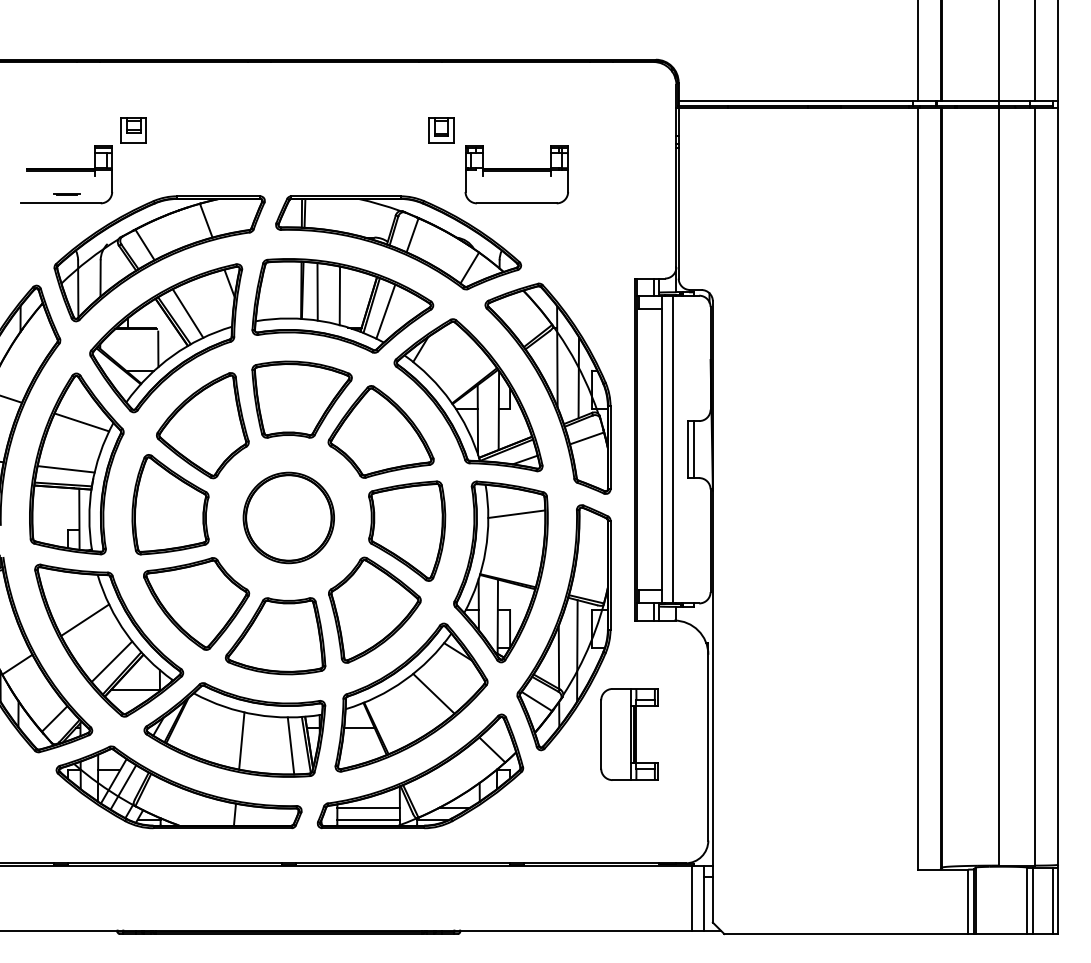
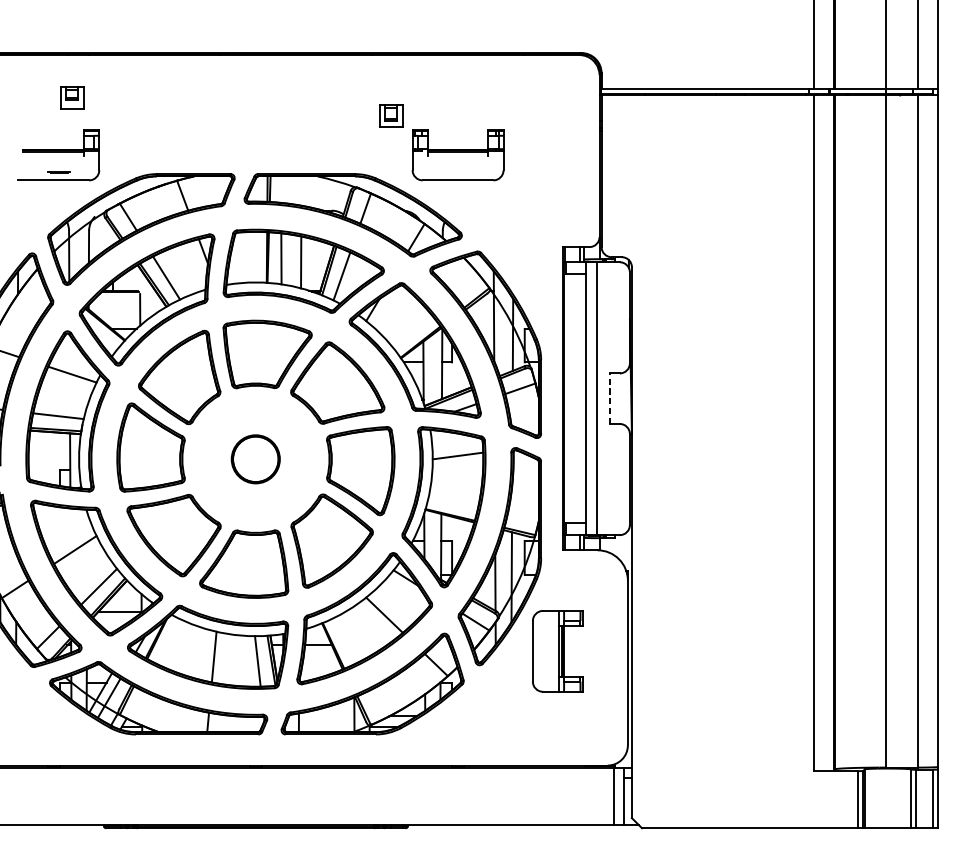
part: (133, 130) -> (72, 98), moved
line: (687, 449) -> (609, 398), solid -> dashed
line: (693, 449) -> (614, 398), removed
part: (288, 517) -> (255, 458), size x0.6
line: (368, 807) -> (326, 716), removed
line: (368, 820) -> (326, 727), removed

